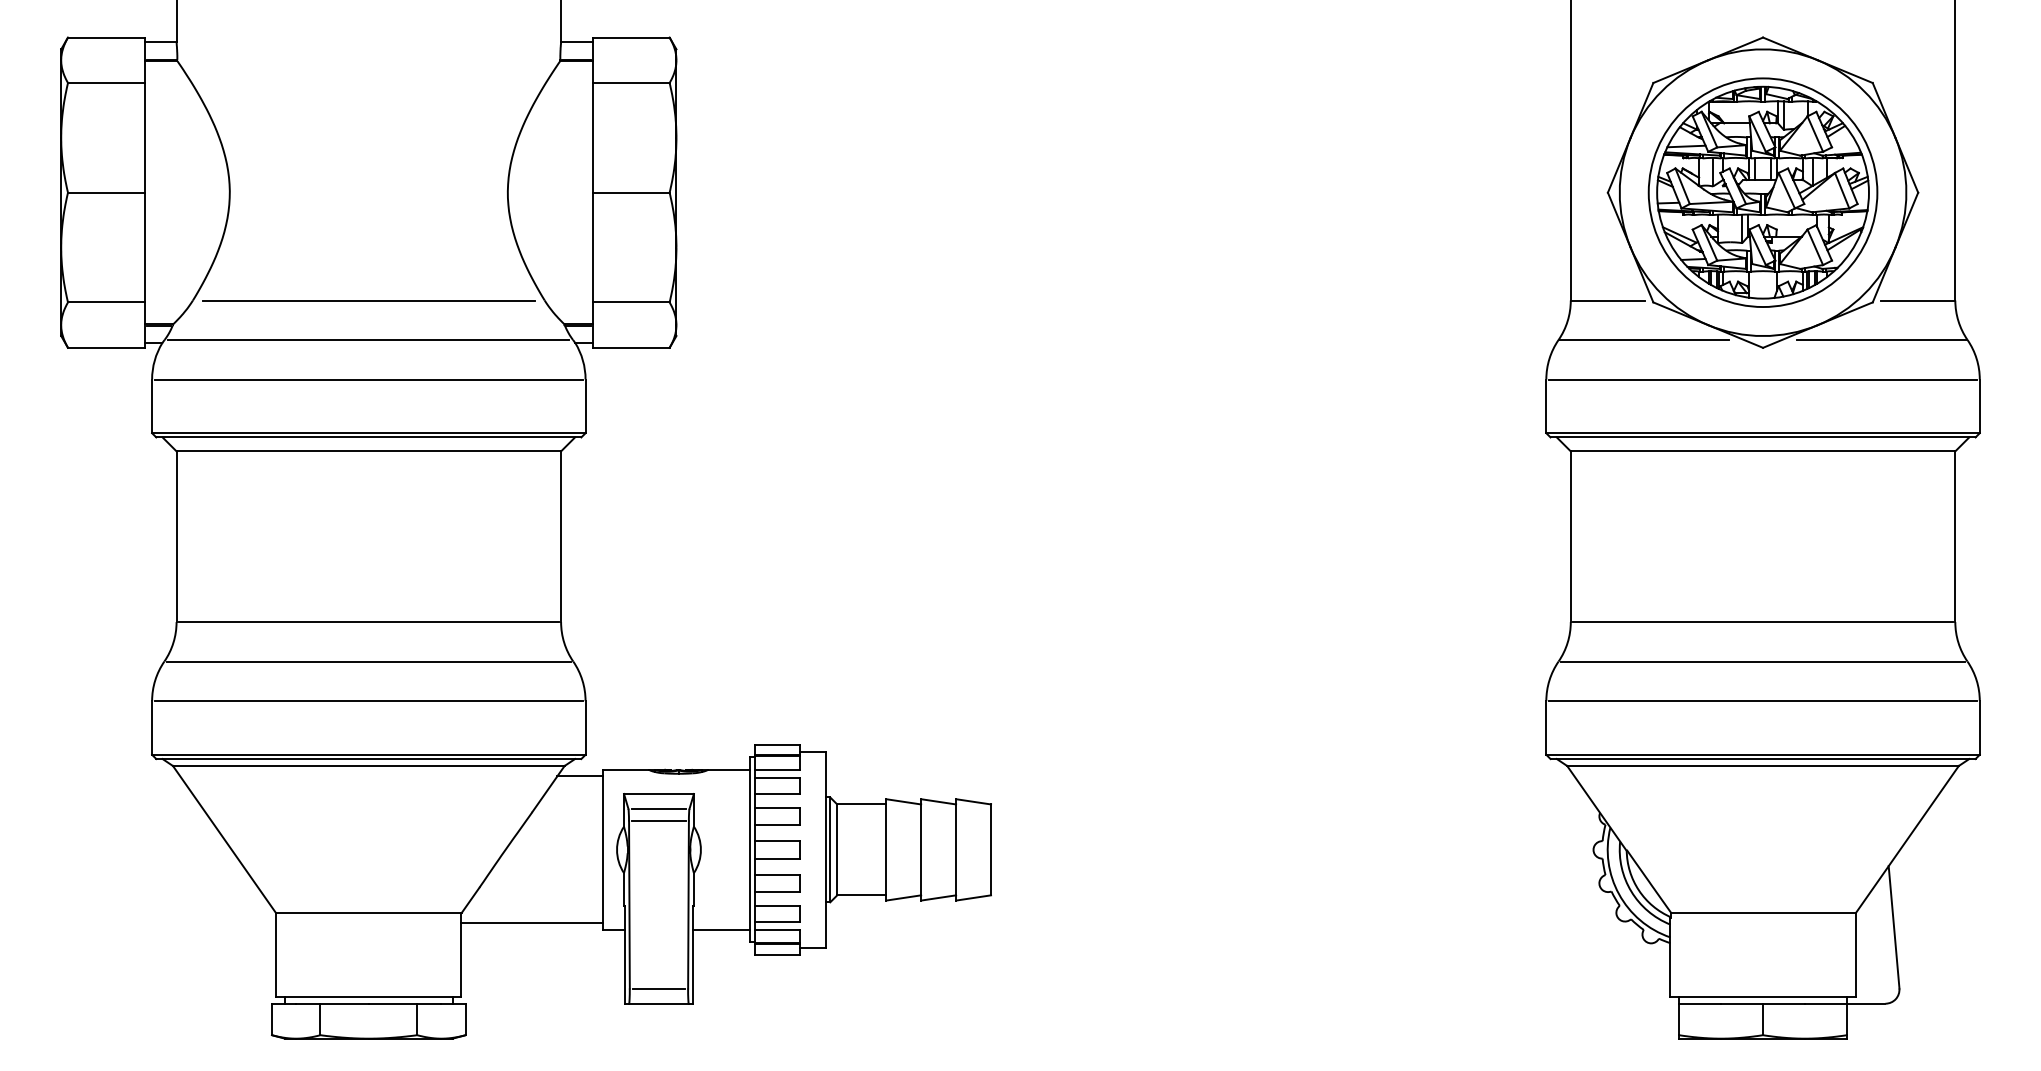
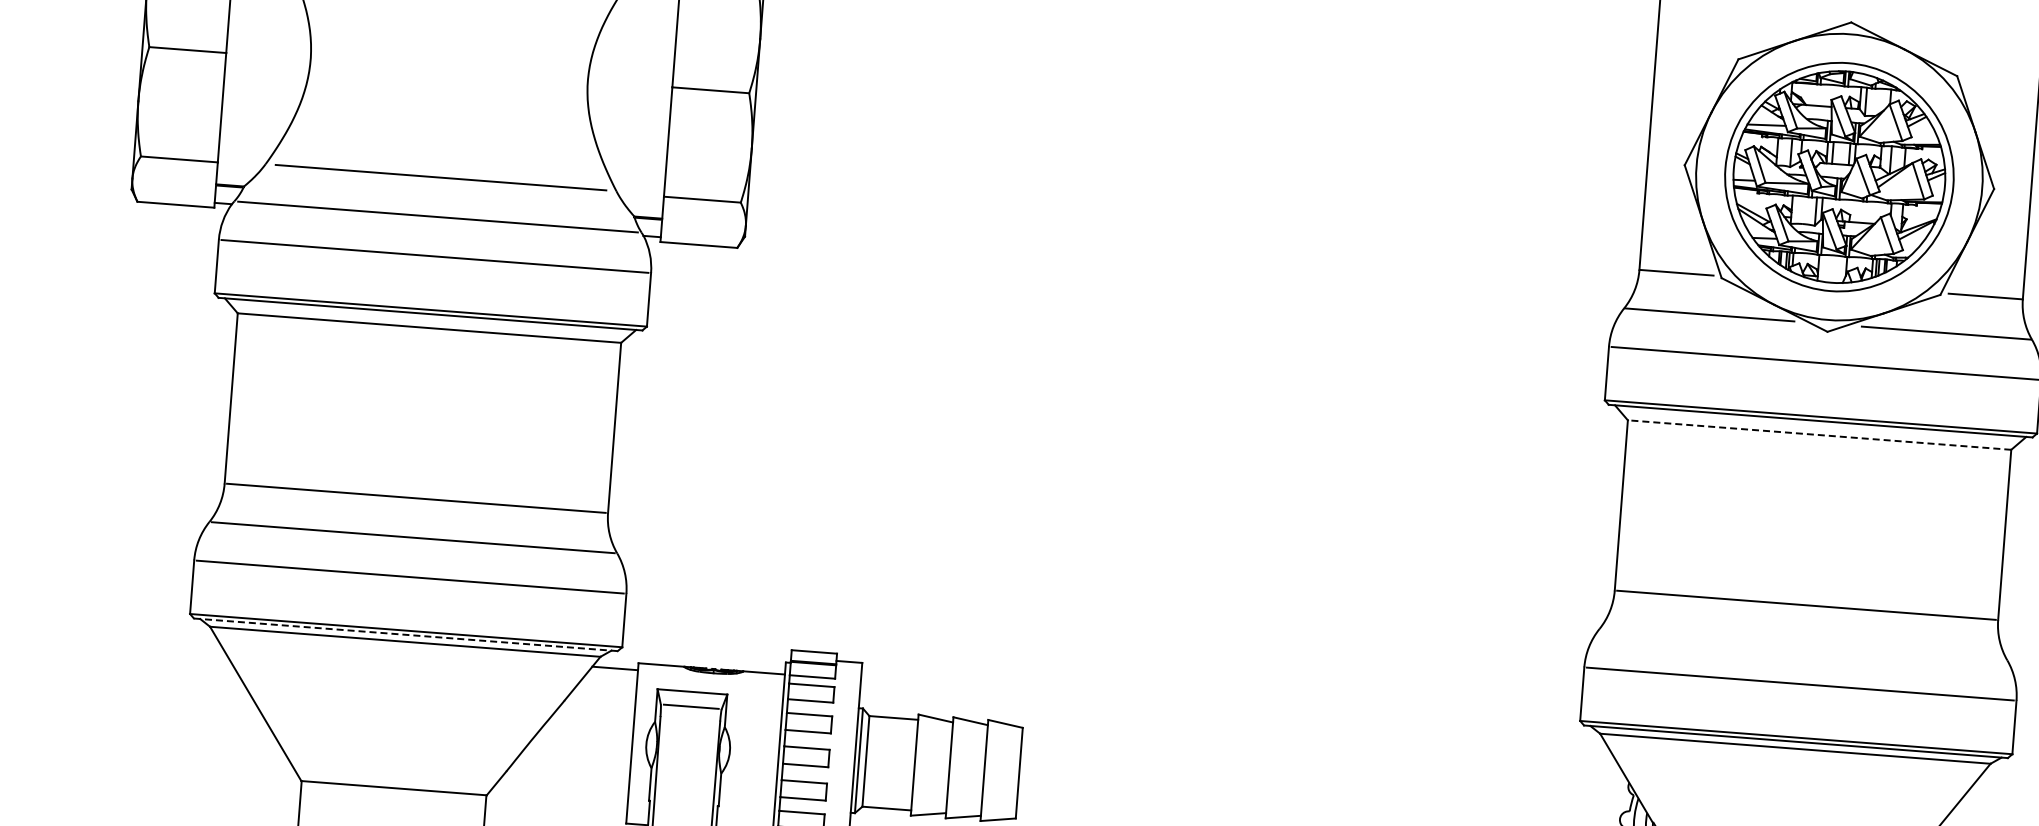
line: (1762, 451) -> (1819, 435), solid -> dashed
line: (1763, 661) -> (1803, 644), removed
line: (368, 759) -> (405, 635), solid -> dashed
line: (658, 821) -> (689, 719), removed
line: (532, 923) -> (556, 811), removed

